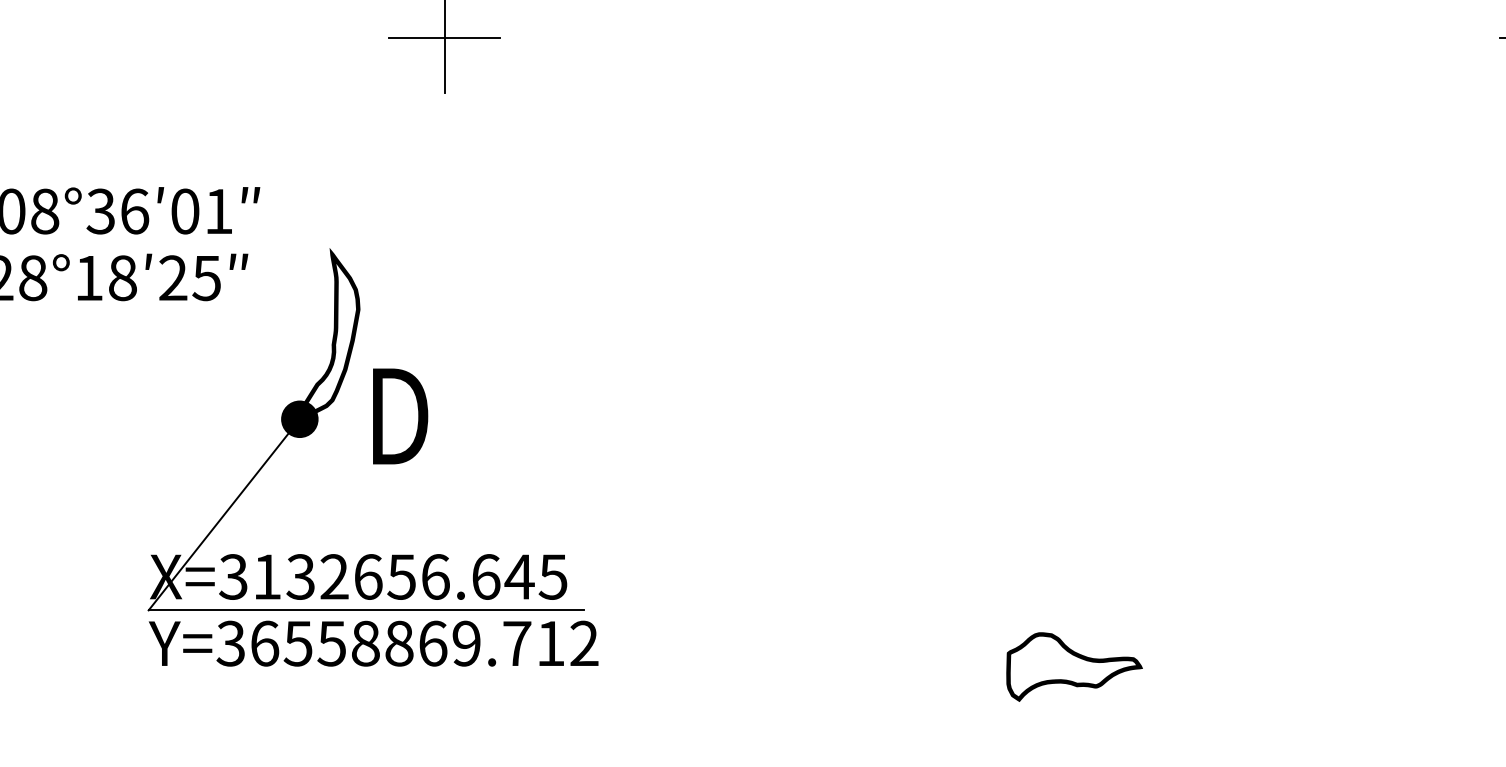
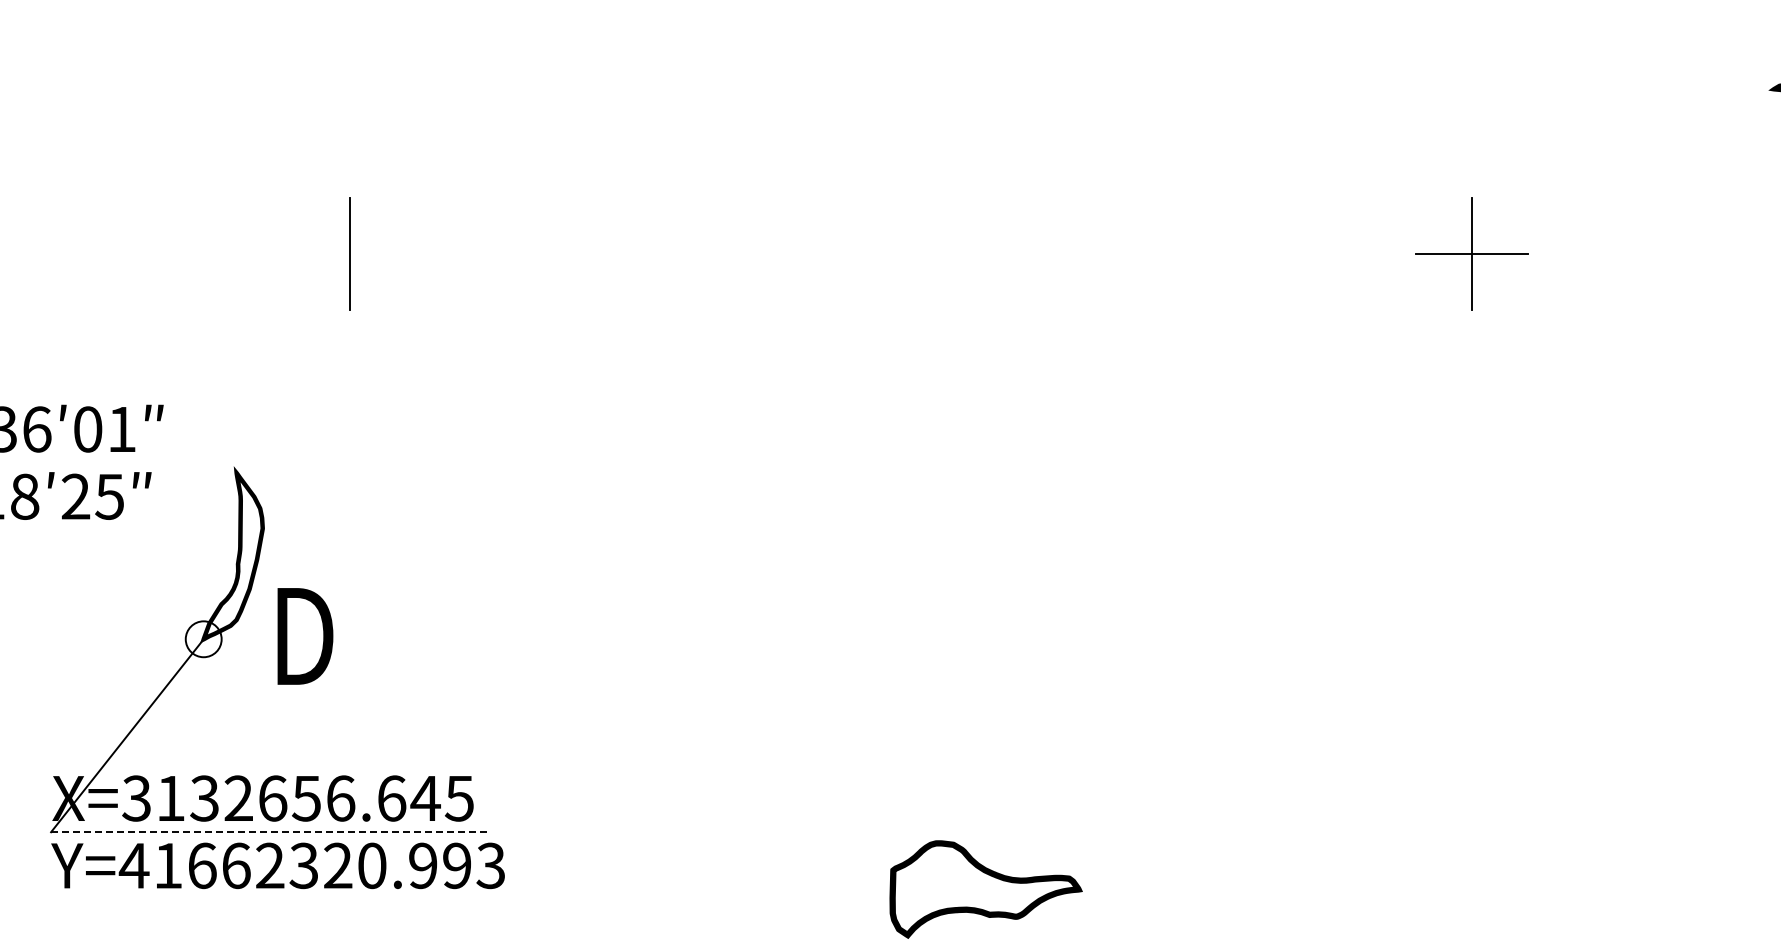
line: (444, 38) -> (349, 254), removed
fill: (299, 419) -> (203, 639), removed
line: (365, 610) -> (270, 832), solid -> dashed
text: (406, 643) -> (311, 865), Y=36558869.712 -> Y=41662320.993
part: (1074, 667) -> (985, 889), size x1.4

